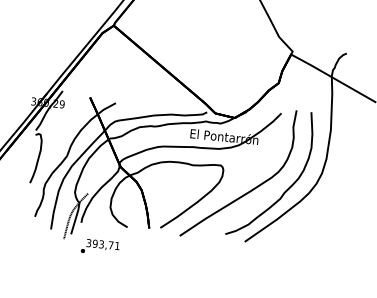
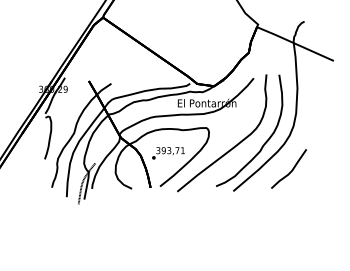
curve: (314, 223) -> (291, 169), added
text: (100, 247) -> (168, 153), moved

